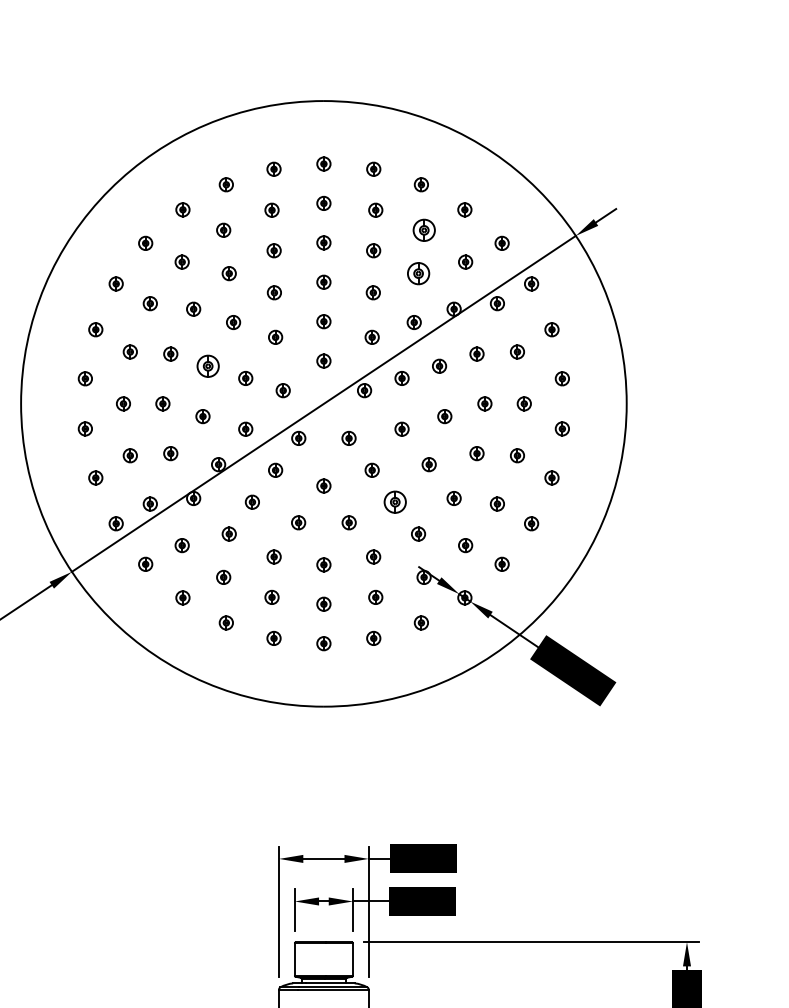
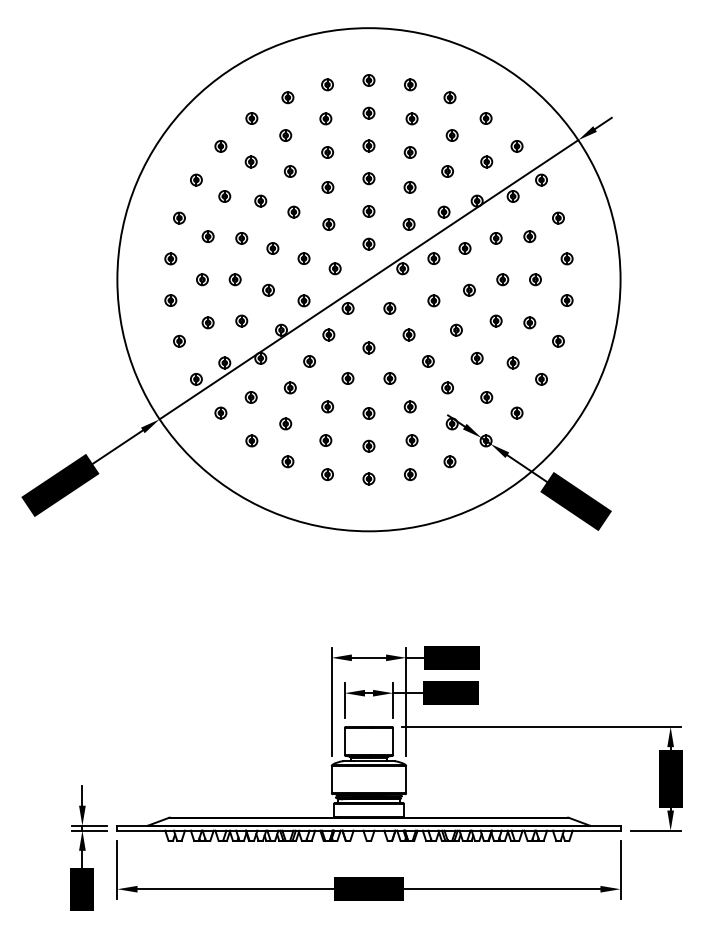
part: (423, 230) -> (451, 135), size x0.62
part: (418, 273) -> (447, 171), size x0.62
part: (207, 366) -> (272, 248), size x0.62
part: (395, 502) -> (428, 361), size x0.62

